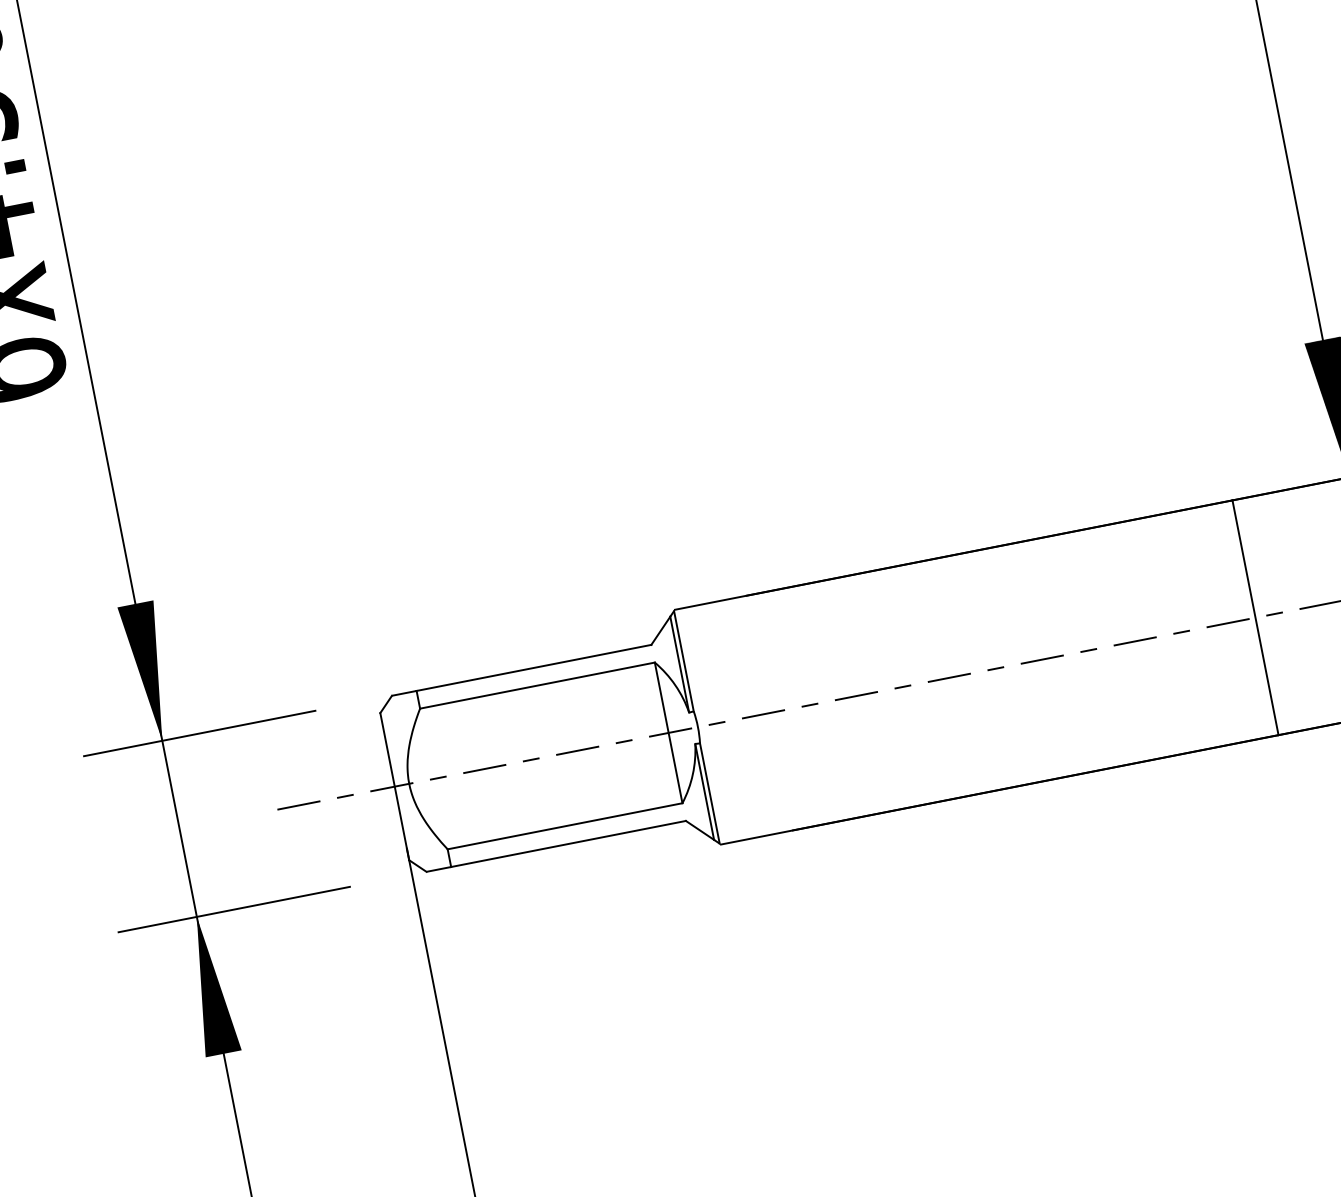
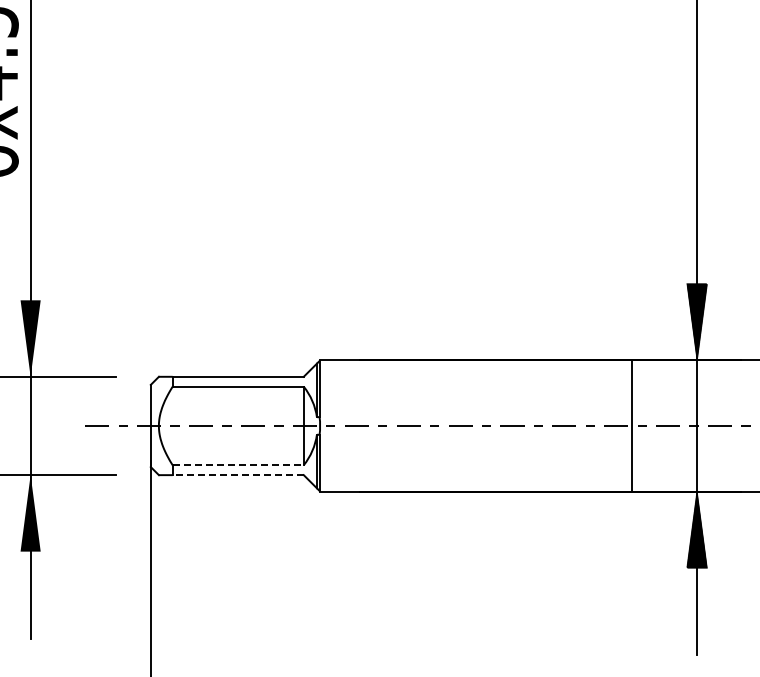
line: (565, 826) -> (238, 465), solid -> dashed
line: (569, 844) -> (238, 475), solid -> dashed

